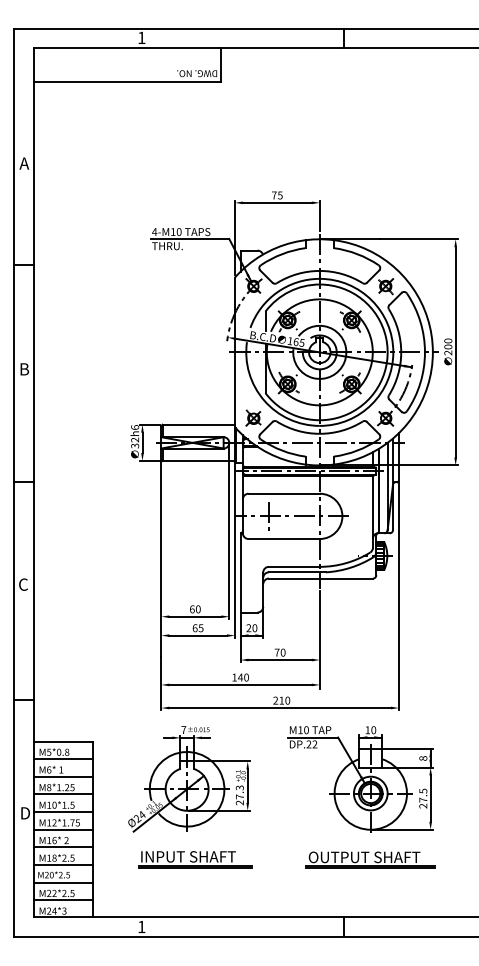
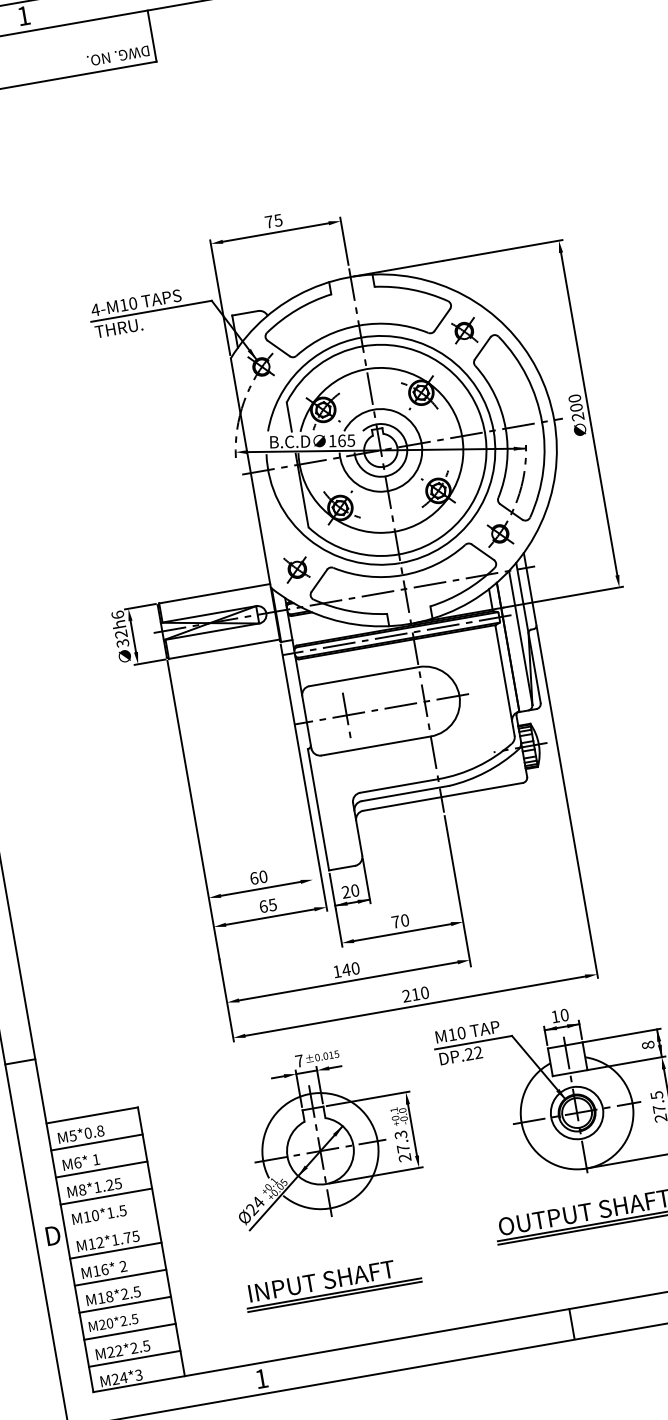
line: (229, 531) -> (290, 749), removed
part: (189, 779) -> (321, 1135), moved
line: (63, 812) -> (111, 1224), removed
part: (195, 859) -> (333, 1283), moved

